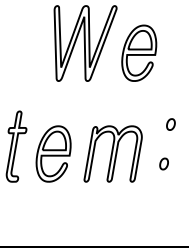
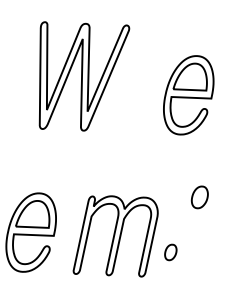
part: (139, 52) -> (189, 94), moved
part: (170, 124) -> (199, 197), size x1.4
part: (163, 163) -> (169, 251), moved

